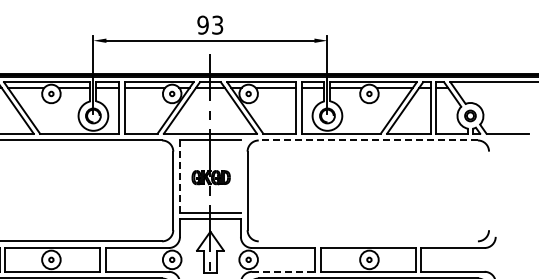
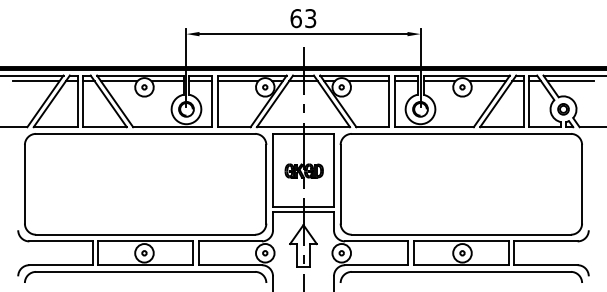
text: (202, 25) -> (295, 18), 93 -> 63
line: (477, 88) -> (570, 81), added
line: (368, 140) -> (461, 133), dashed -> solid
line: (240, 176) -> (333, 169), added
line: (180, 177) -> (273, 170), dashed -> solid
line: (489, 191) -> (582, 184), added
line: (367, 241) -> (460, 234), added
line: (283, 272) -> (376, 265), dashed -> solid

